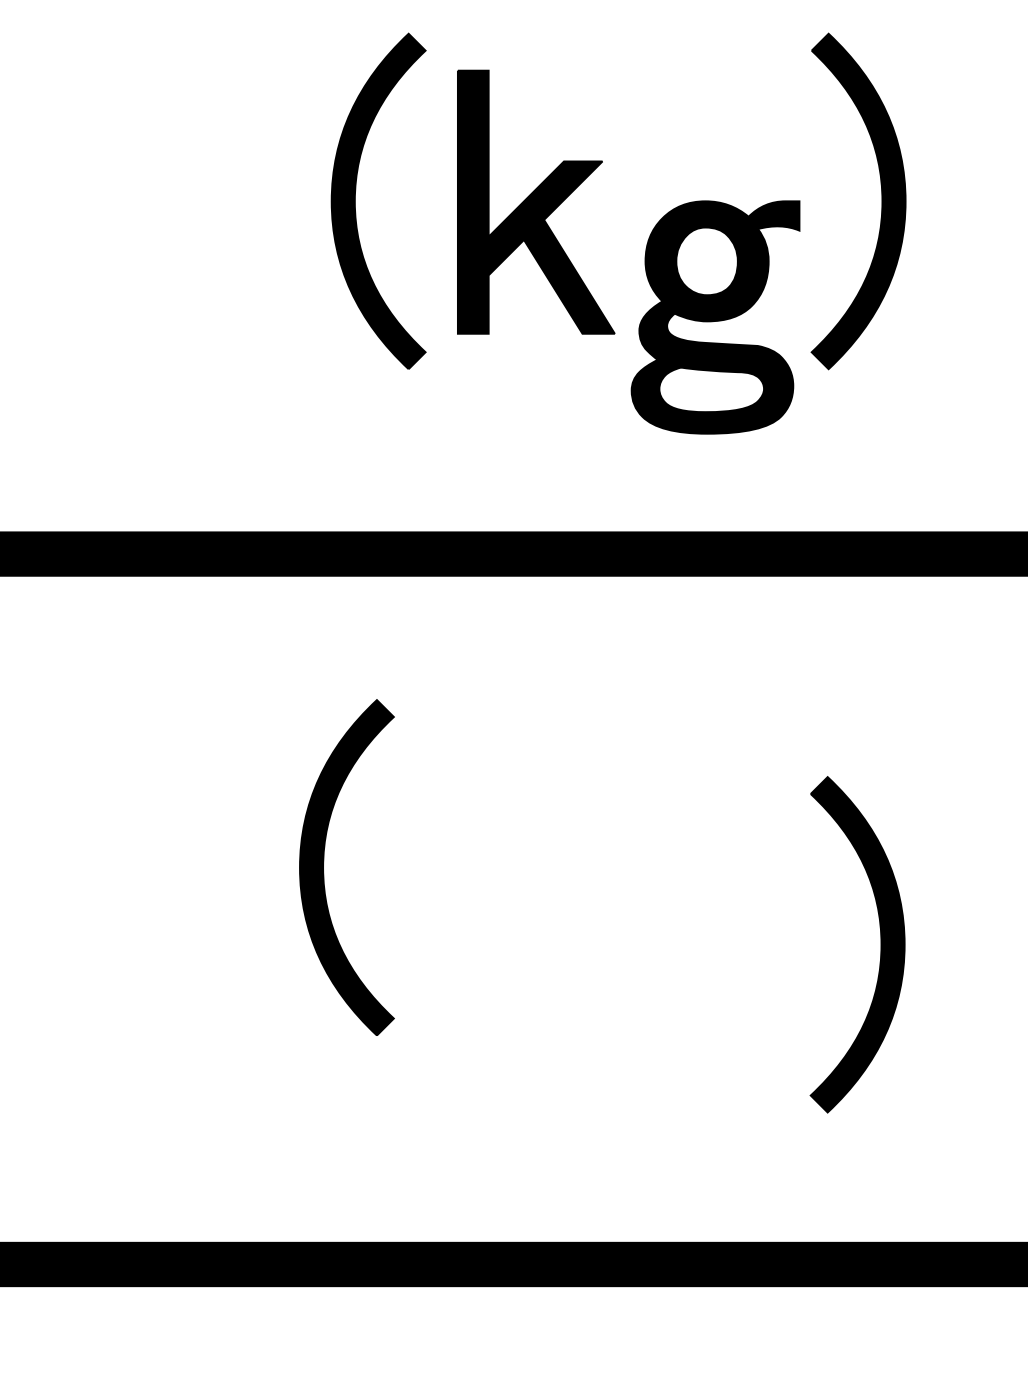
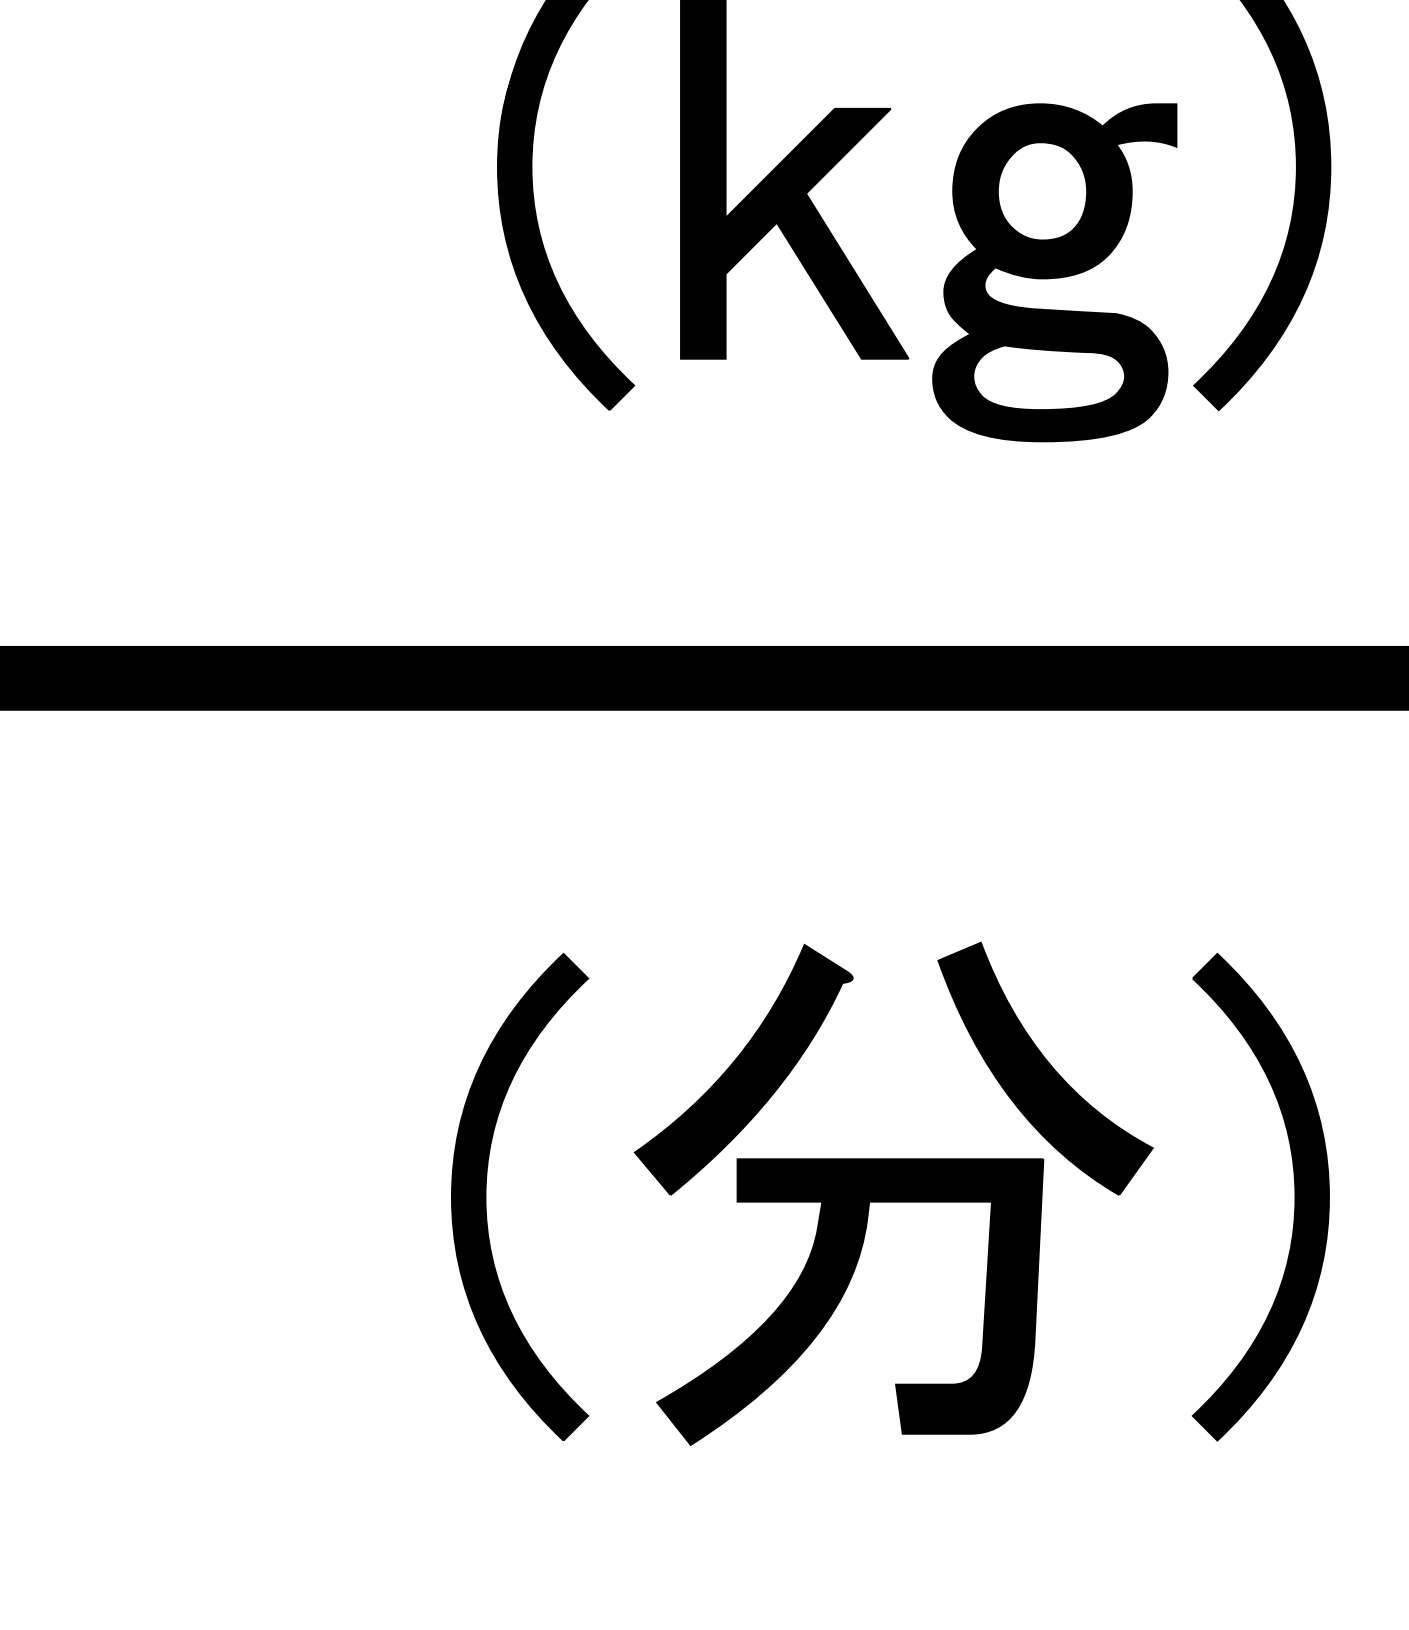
part: (715, 317) -> (1054, 272), moved
part: (324, 861) -> (487, 1188), moved
part: (604, 909) -> (893, 1193), added
part: (880, 944) -> (1294, 1196), moved

